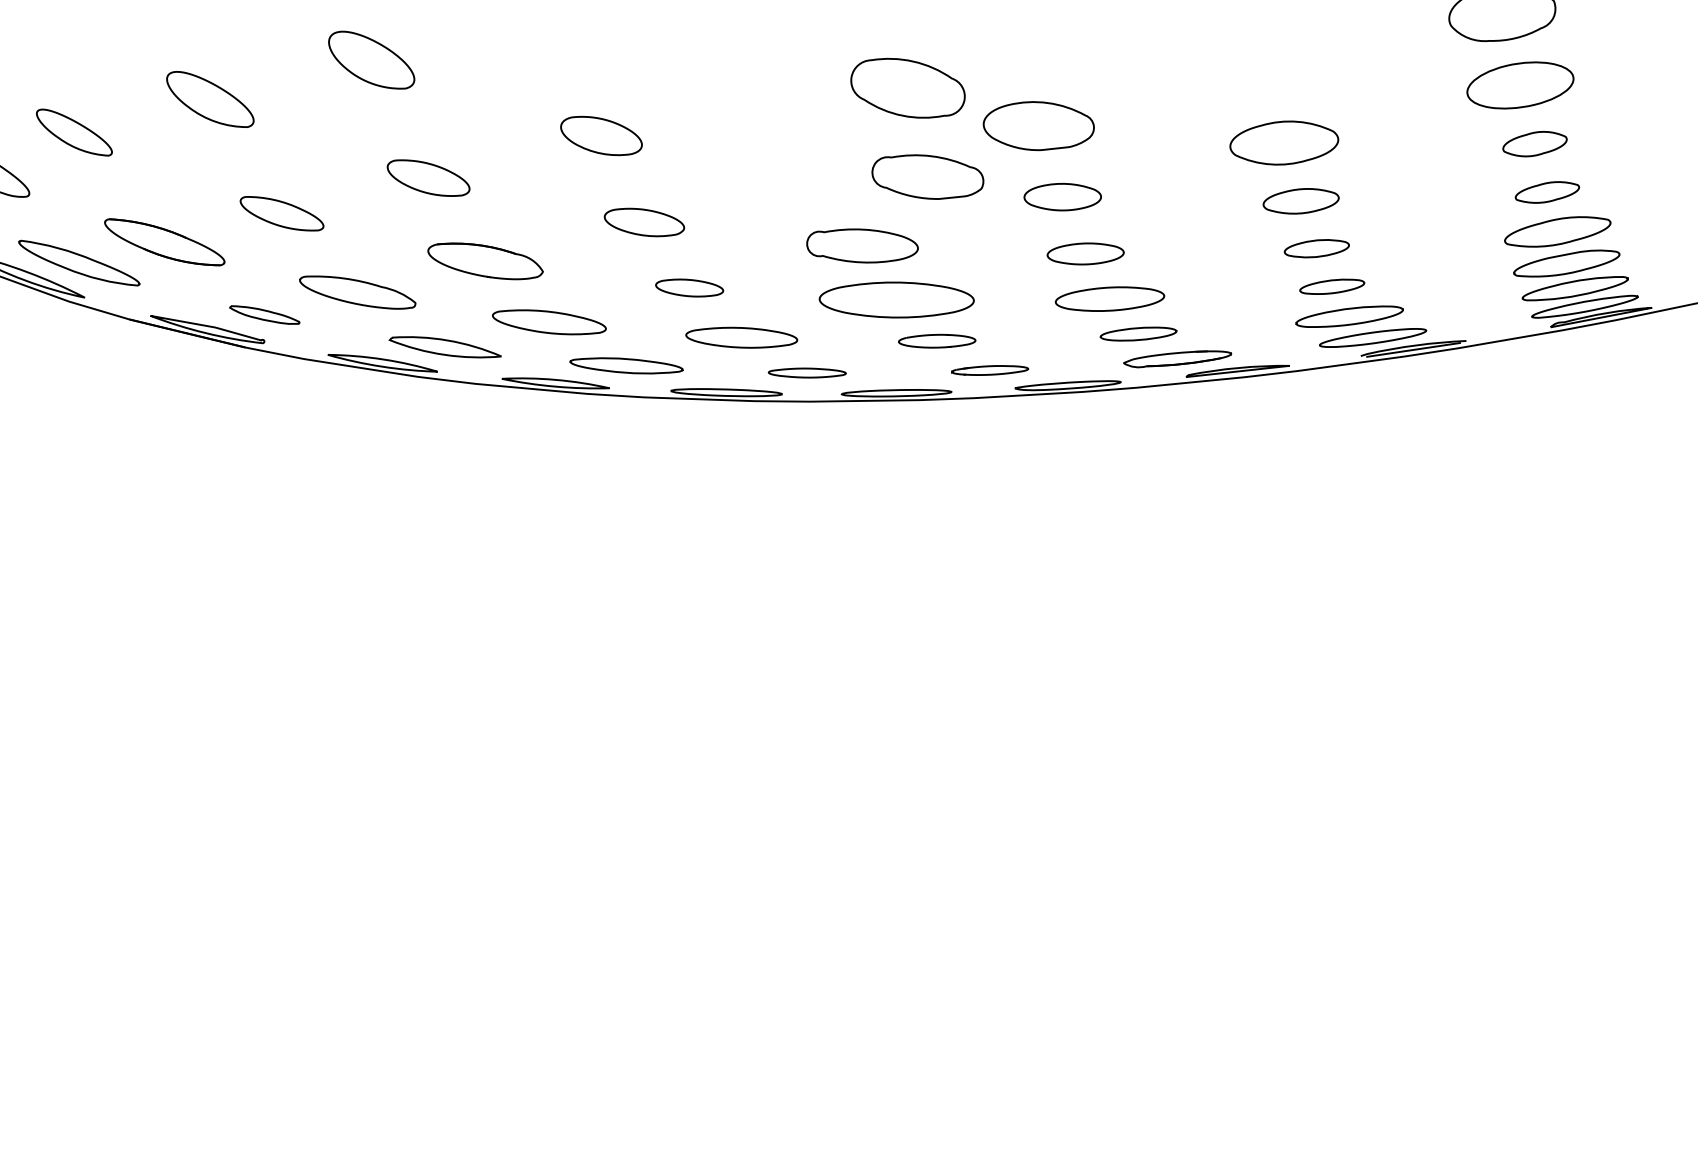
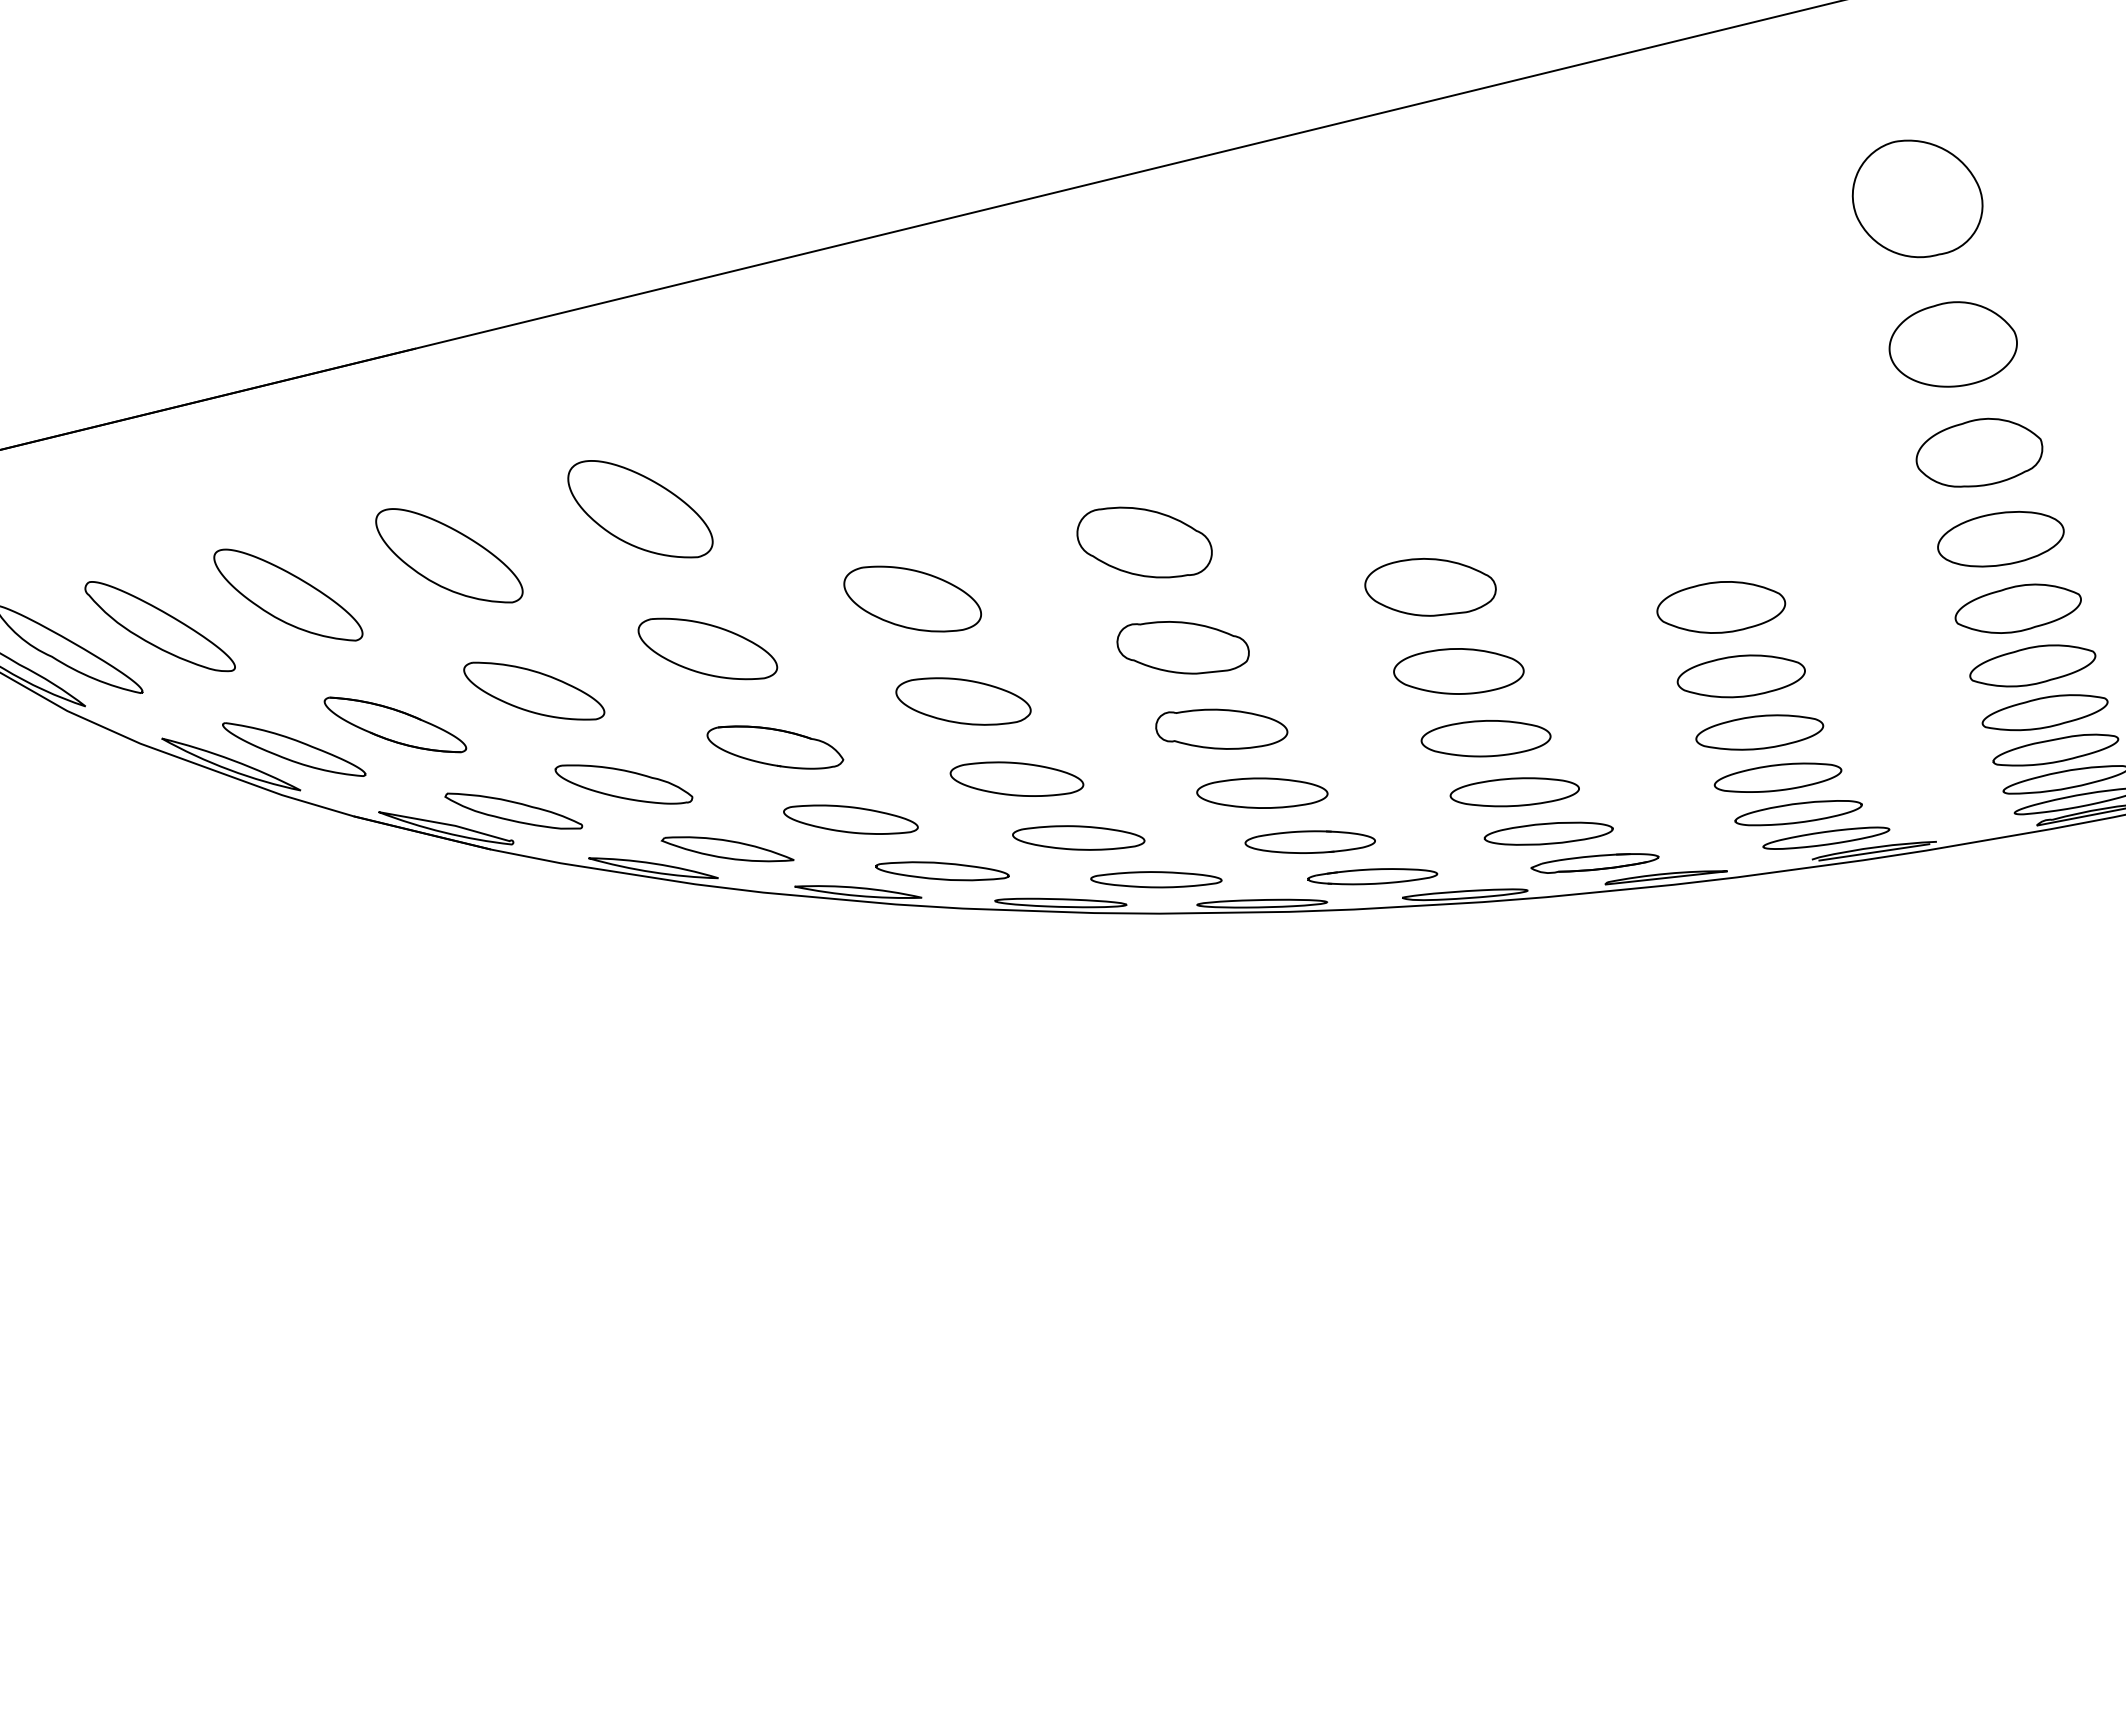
part: (371, 60) -> (640, 509), size x1.43
part: (907, 88) -> (1144, 542), moved
part: (210, 99) -> (449, 555), size x1.43
part: (74, 132) -> (288, 594), size x1.67
part: (601, 135) -> (912, 598), size x1.43
part: (1534, 143) -> (2017, 608), size x1.67
part: (927, 176) -> (1182, 647), moved
part: (428, 177) -> (707, 648), size x1.43
part: (1547, 192) -> (2032, 665), size x1.67
part: (1062, 197) -> (1458, 671), size x1.43
part: (1300, 201) -> (1740, 676), size x1.43
part: (282, 213) -> (534, 690), size x1.43
part: (644, 222) -> (963, 701), size x1.43
part: (1316, 248) -> (1759, 732), size x1.67
part: (1085, 253) -> (1485, 738), size x1.43
part: (1331, 286) -> (1777, 777), size x1.67
part: (689, 287) -> (1016, 778), size x1.67
part: (896, 299) -> (1262, 792), size x0.71
part: (264, 314) -> (513, 810), size x1.67
part: (1138, 333) -> (1548, 833), size x1.43
part: (936, 340) -> (1309, 841), size x1.43
part: (989, 370) -> (1372, 876), size x1.43
part: (807, 372) -> (1156, 879), size x1.43

